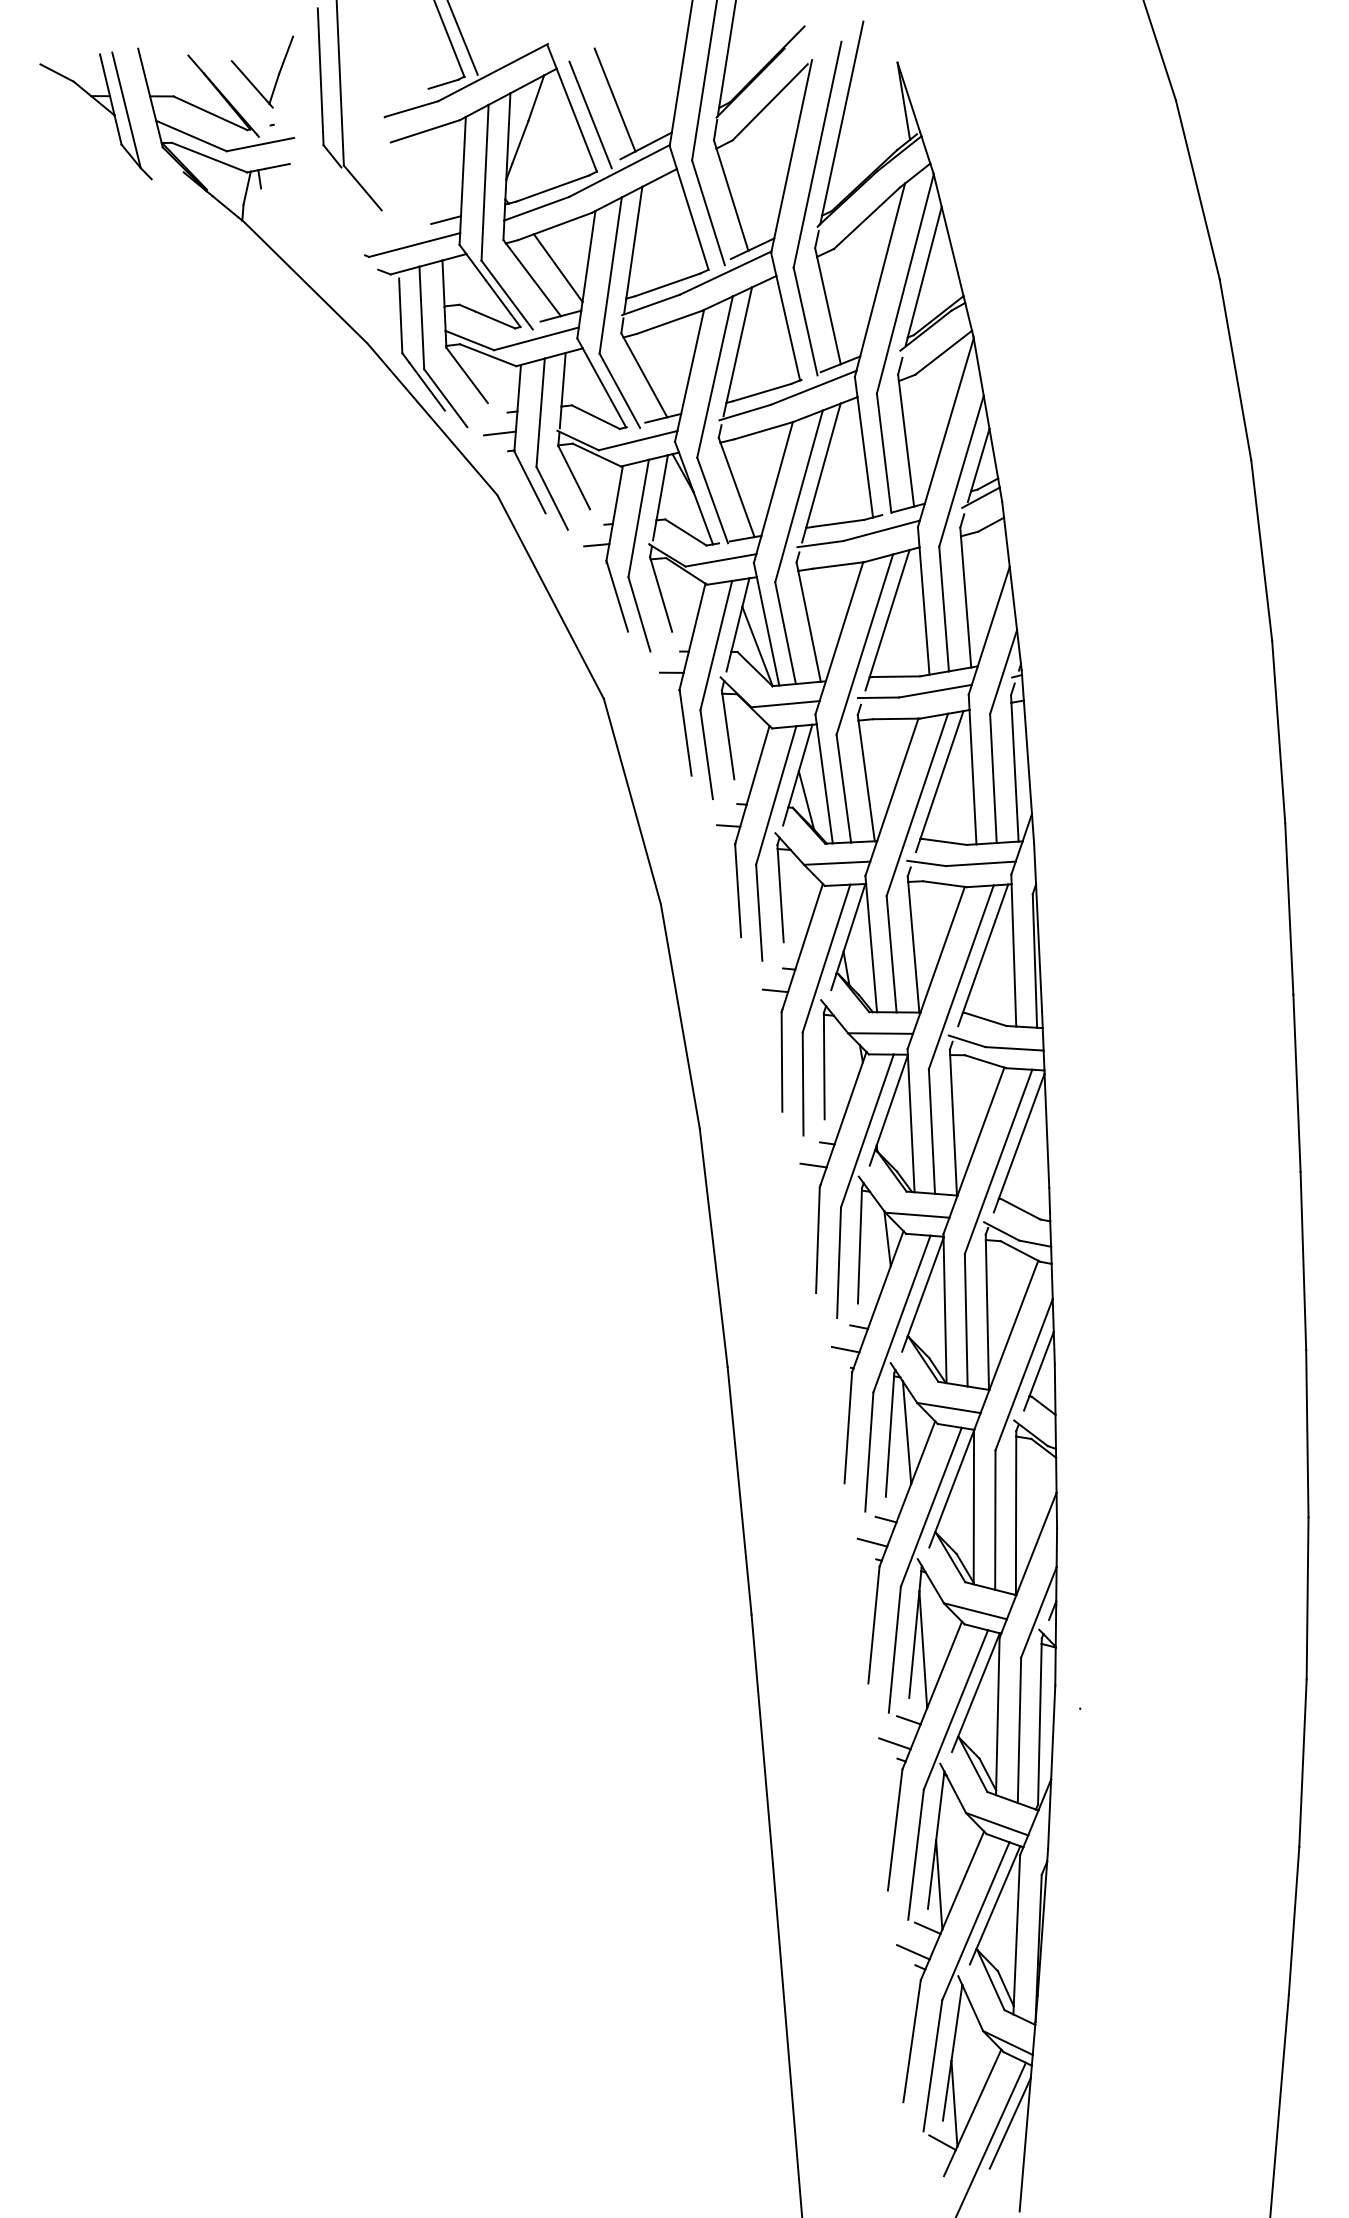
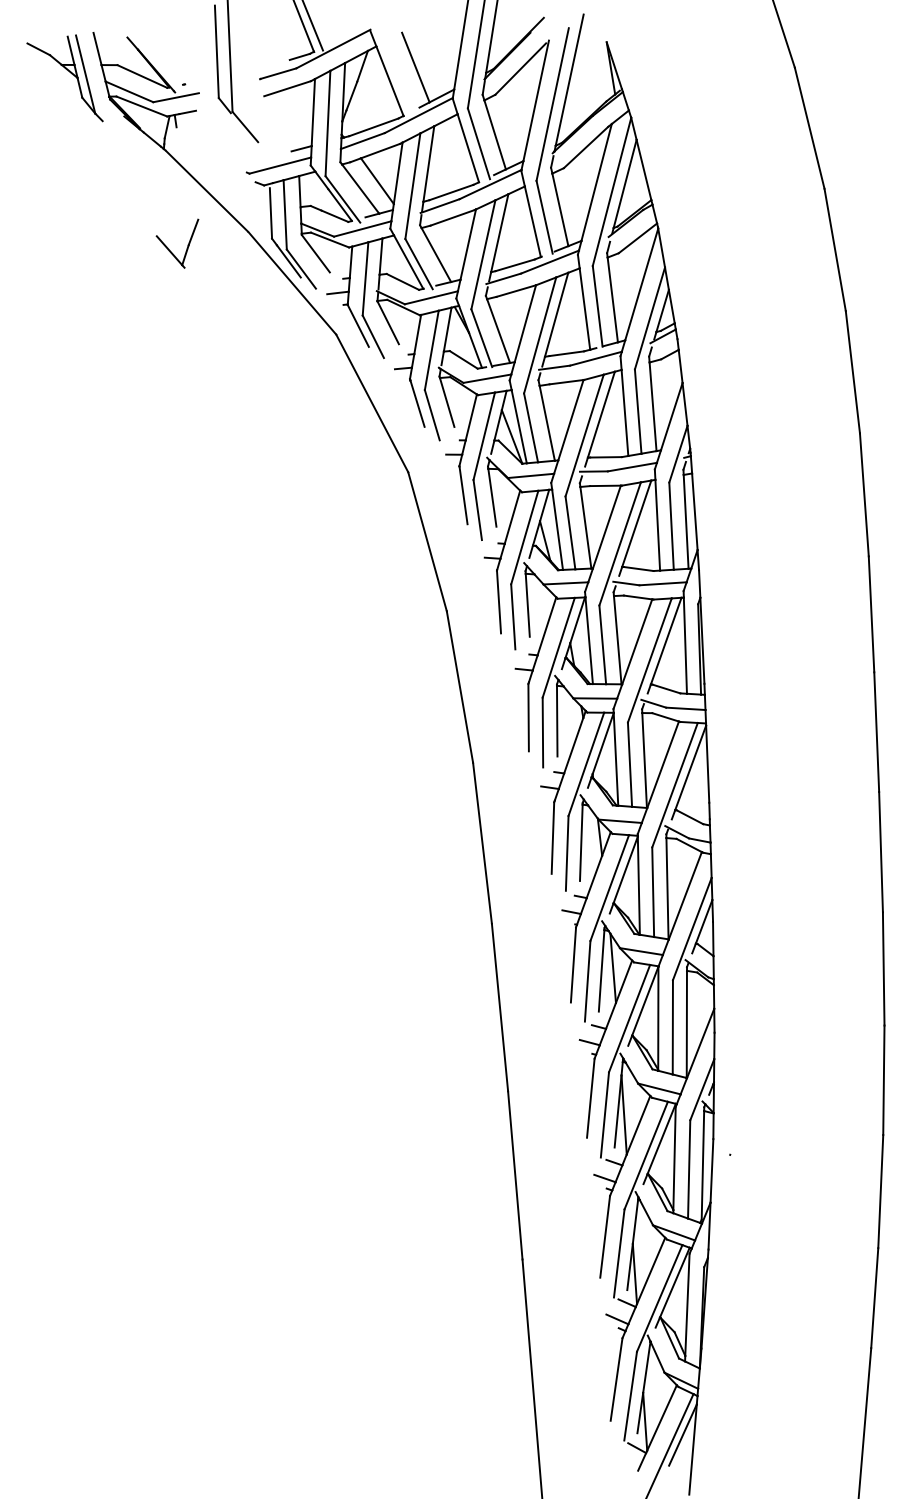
part: (252, 82) -> (170, 250), moved
line: (590, 114) -> (399, 77), removed

